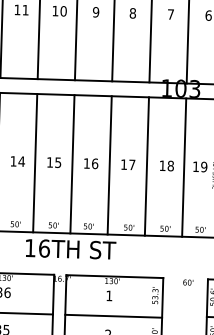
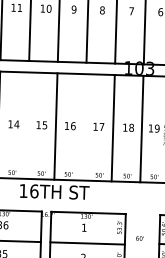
line: (34, 162) -> (26, 125), removed
line: (109, 165) -> (84, 127), removed
text: (187, 282) -> (139, 238), moved

